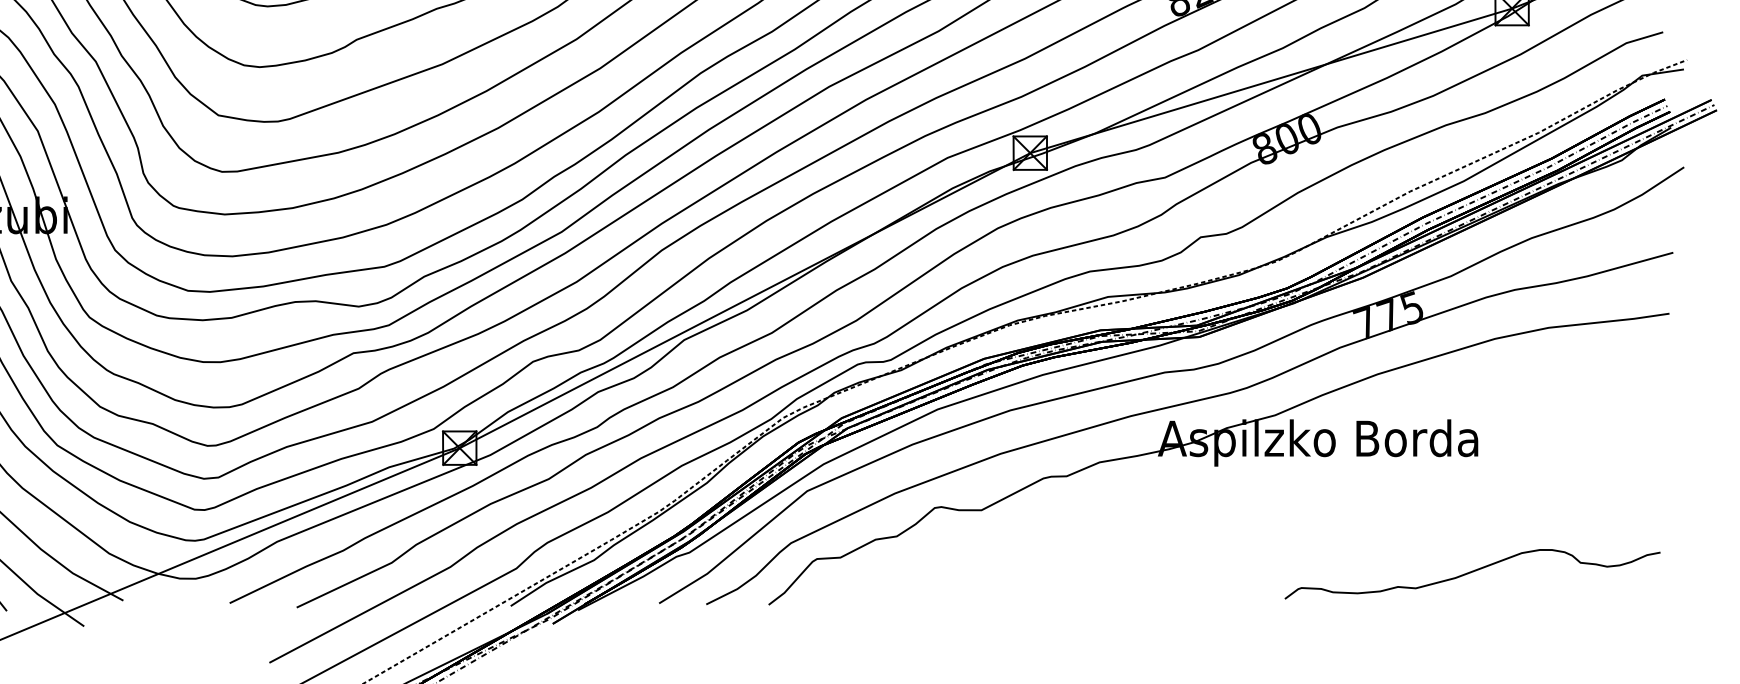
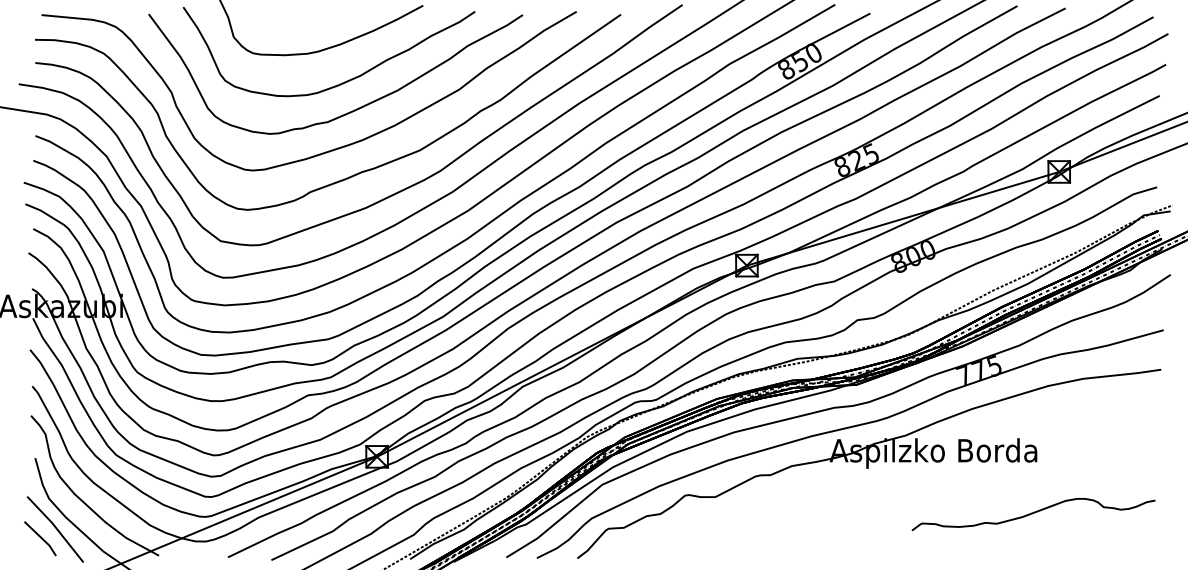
curve: (1472, 572) -> (1033, 513), moved

